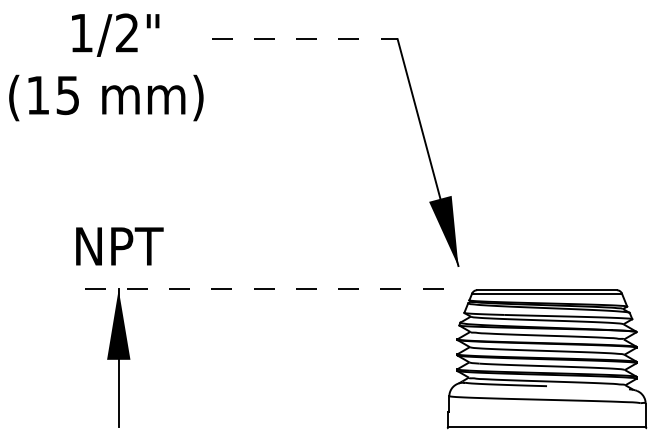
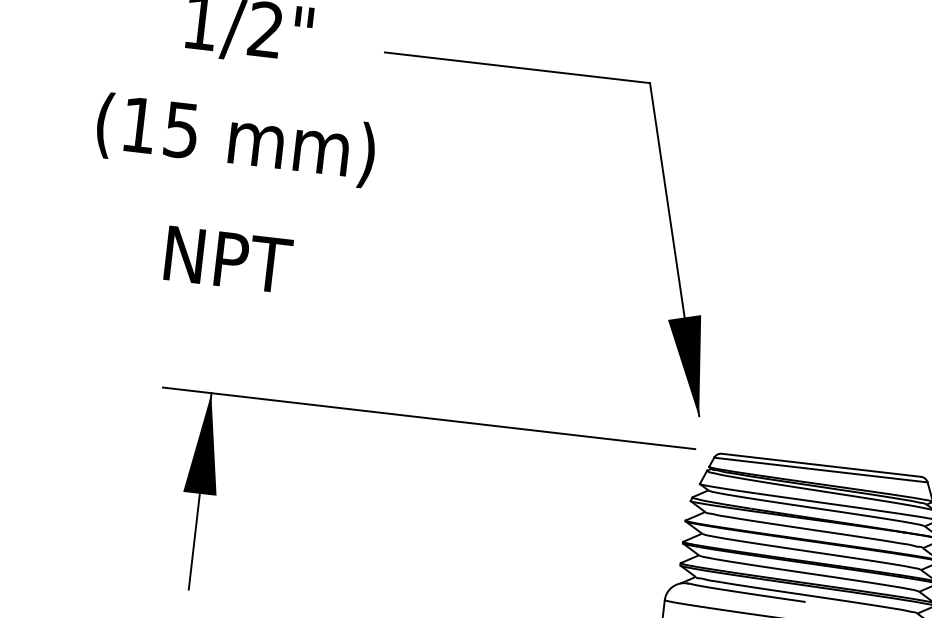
line: (305, 39) -> (518, 68), dashed -> solid
text: (106, 97) -> (236, 139), moved
text: (119, 246) -> (228, 259), moved
line: (271, 289) -> (429, 418), dashed -> solid

